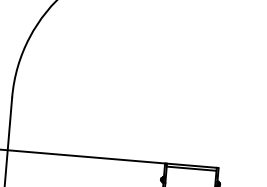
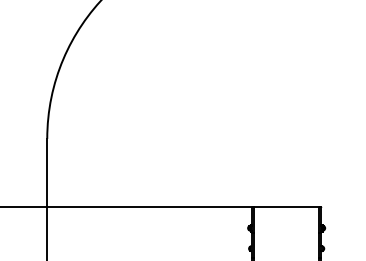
line: (191, 168) -> (286, 210), removed

